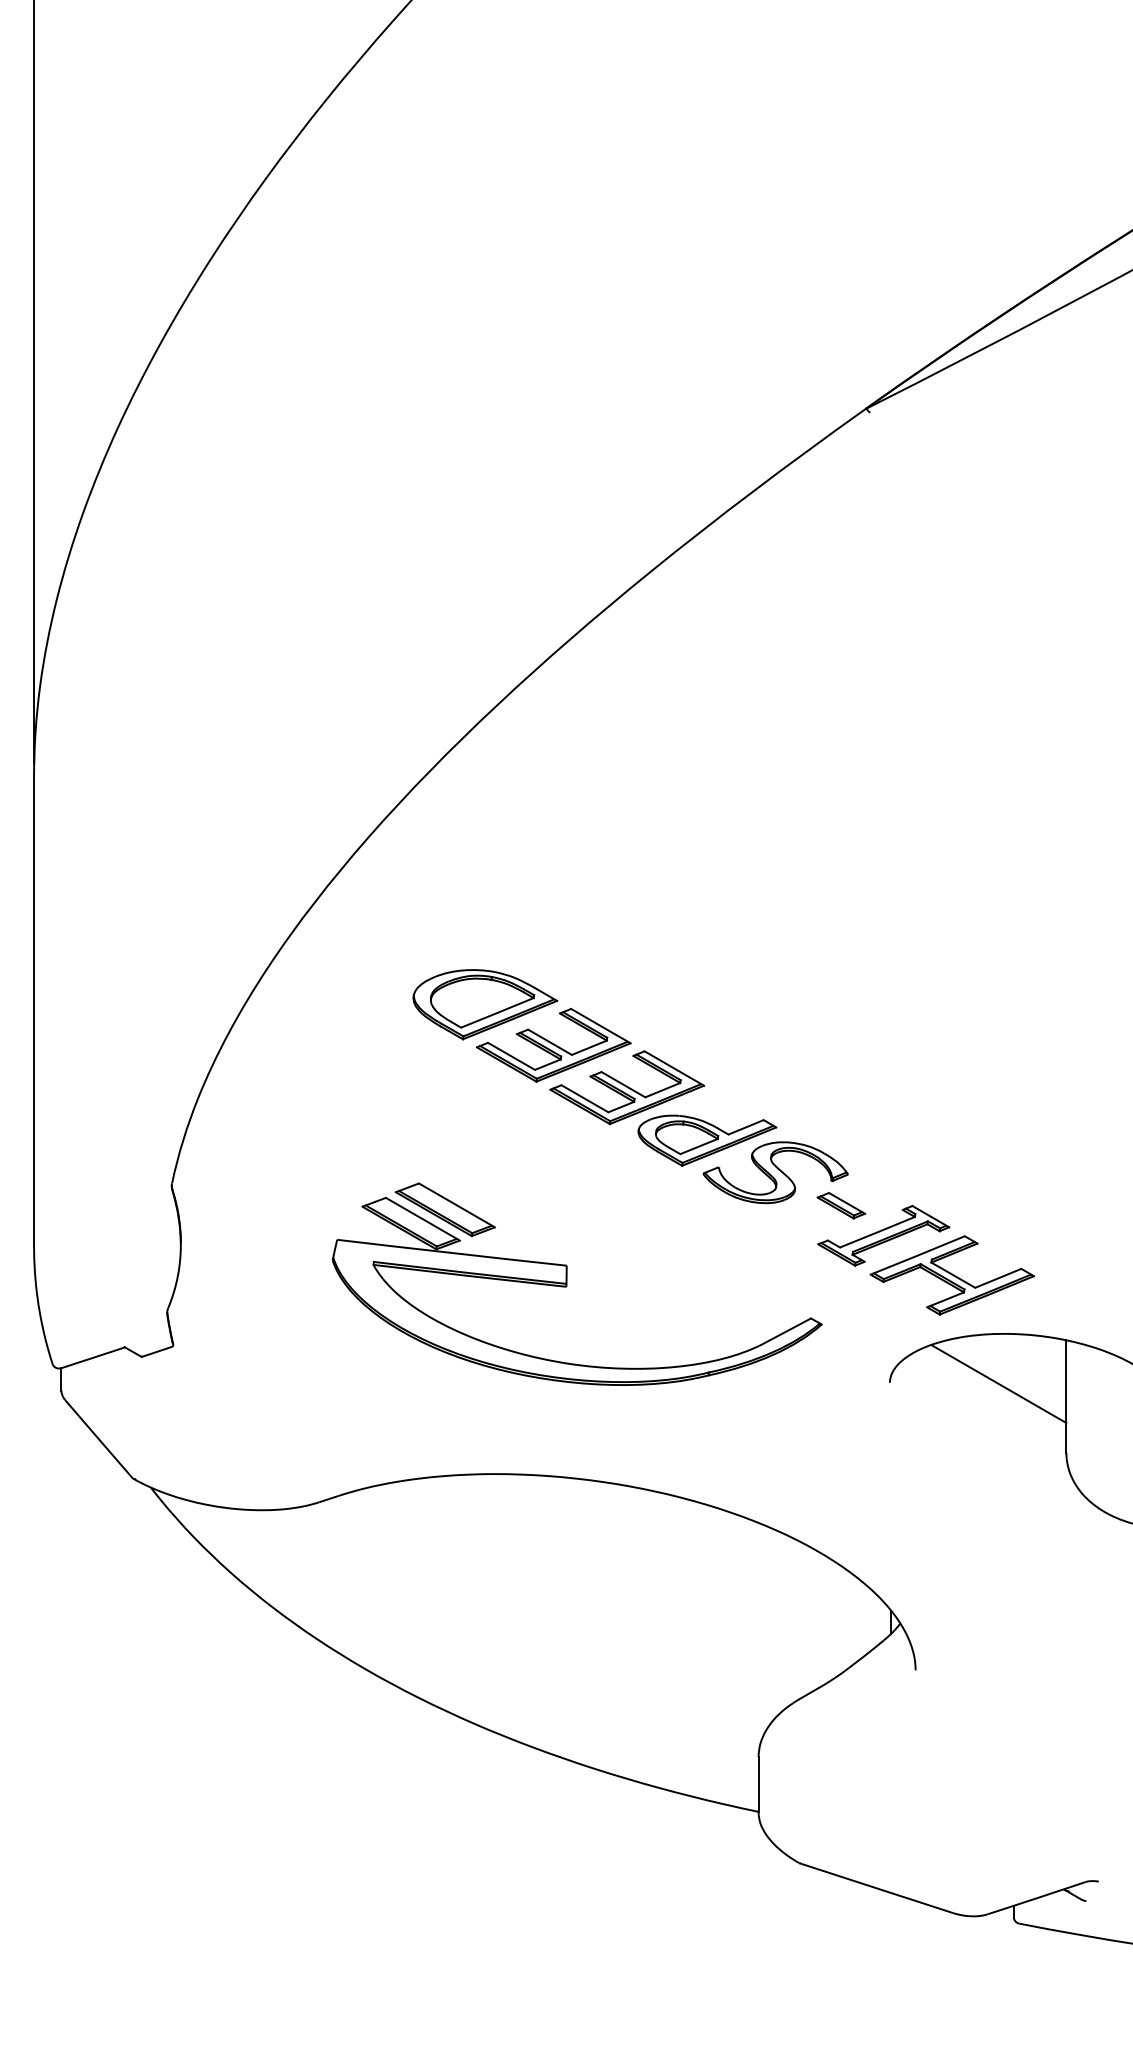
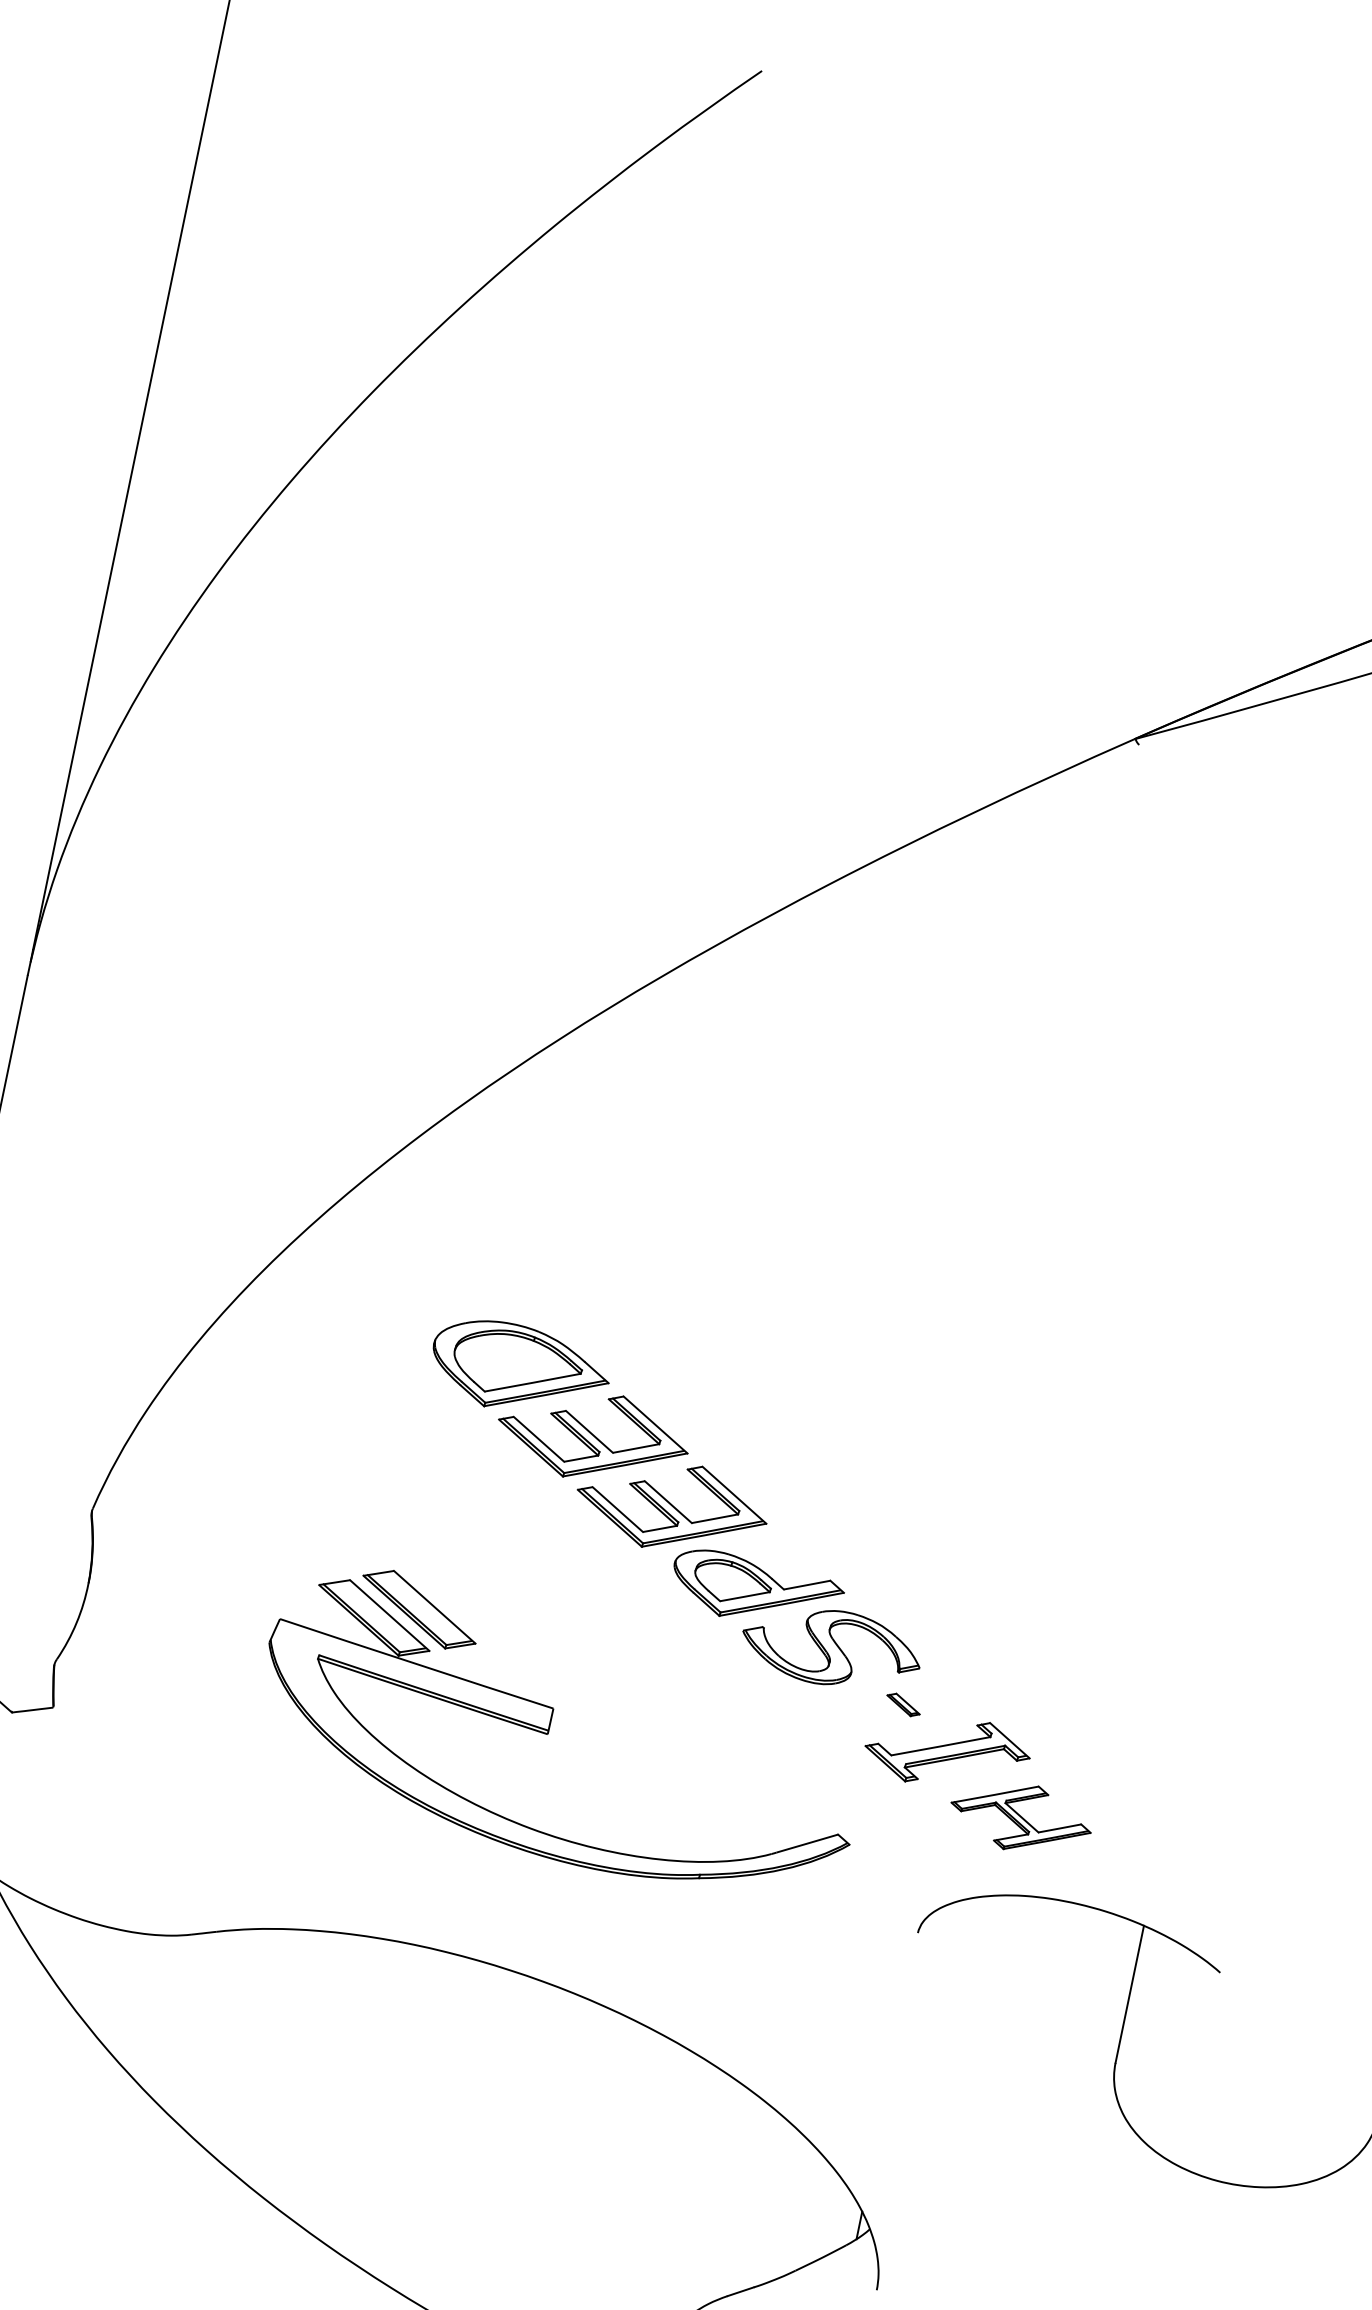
part: (841, 1205) -> (903, 1704), size x0.6
part: (951, 1275) -> (1020, 1817), size x0.7
line: (998, 1384) -> (1050, 1962), removed

